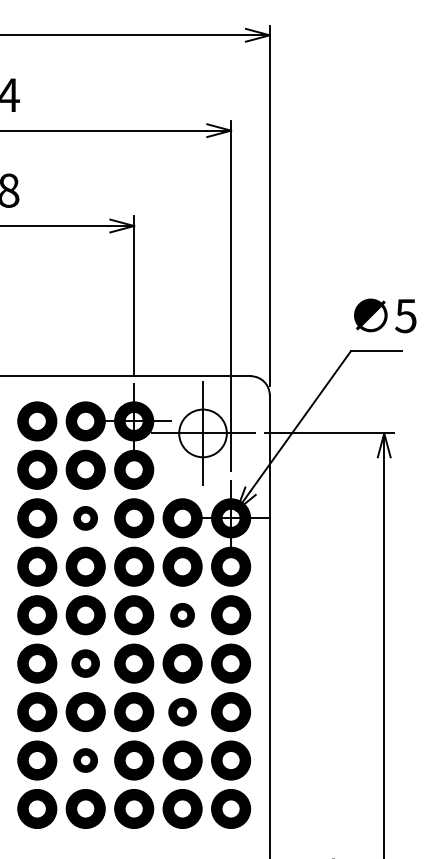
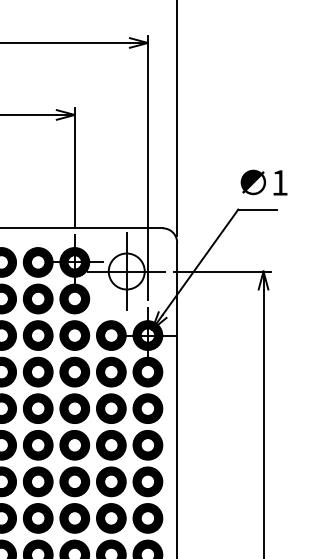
text: (405, 316) -> (279, 183), 5 -> 1
part: (85, 518) -> (38, 335), size x1.67
part: (182, 615) -> (111, 408), size x1.67
part: (85, 663) -> (38, 445), size x1.43
part: (182, 712) -> (111, 482), size x1.43
part: (85, 760) -> (38, 518), size x1.67

